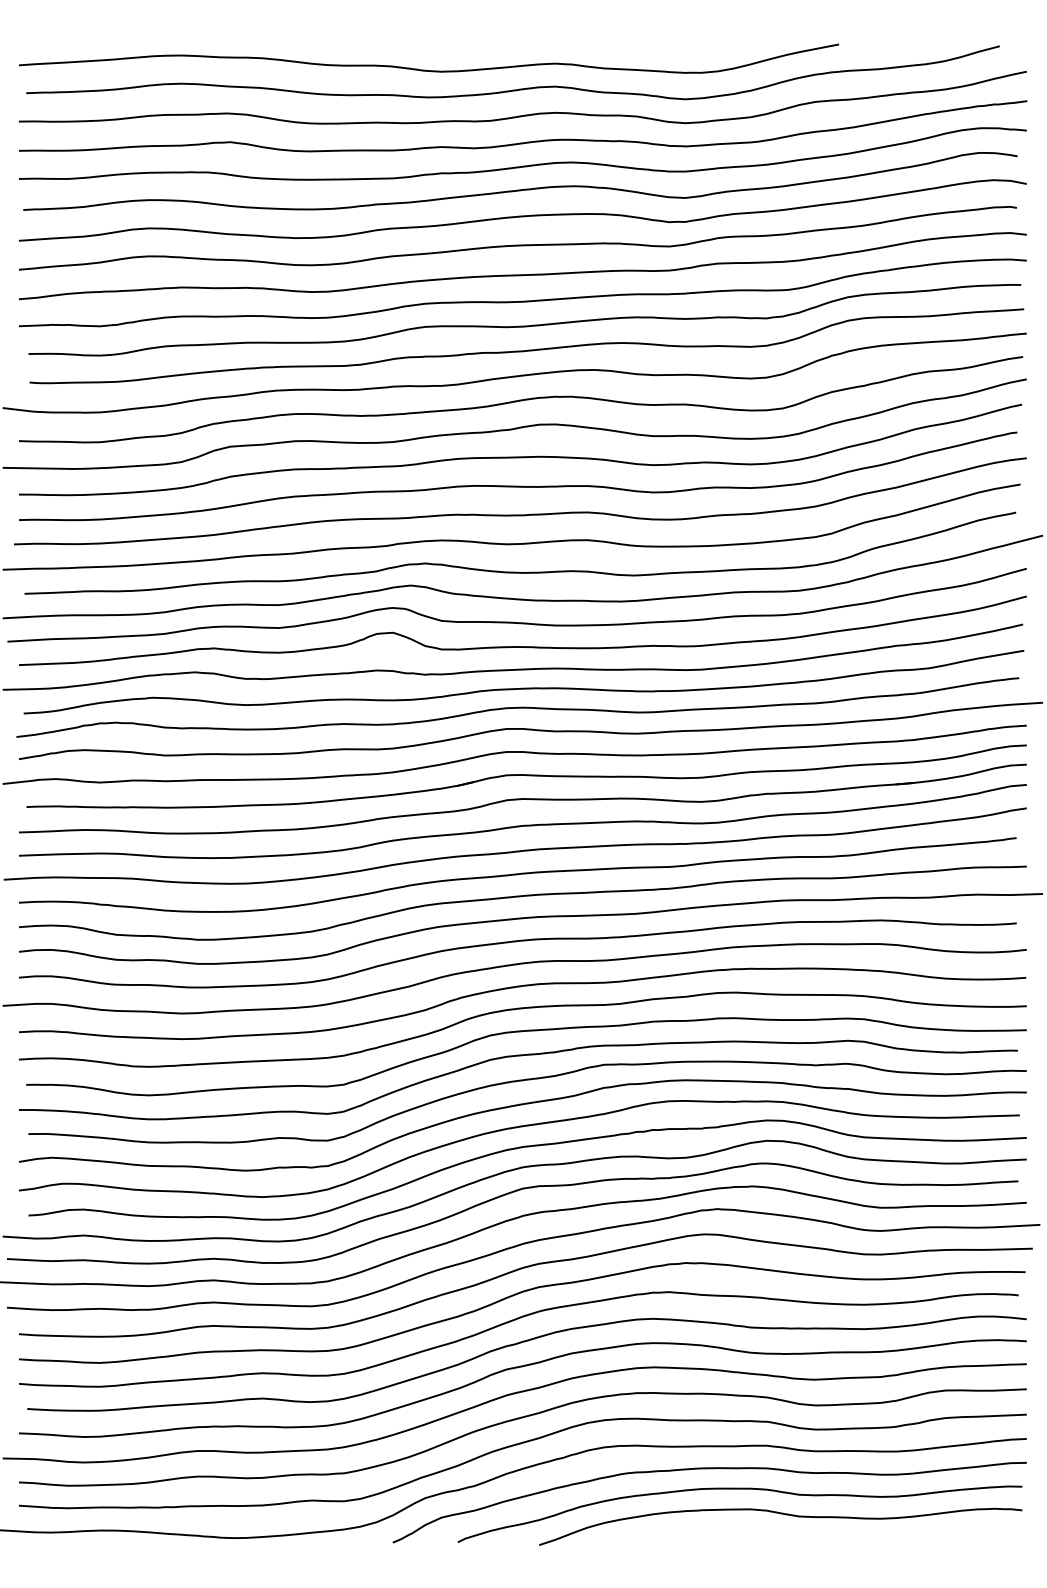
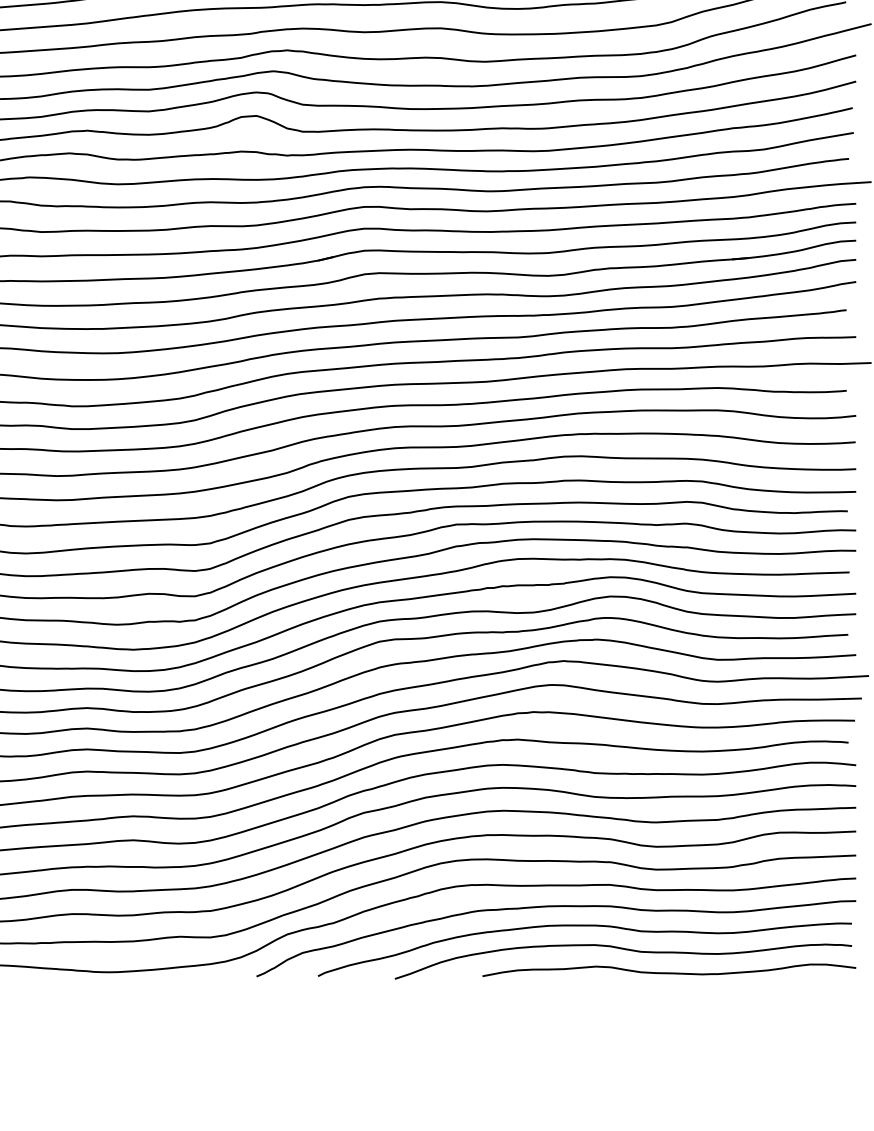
curve: (828, 1538) -> (668, 972), added

